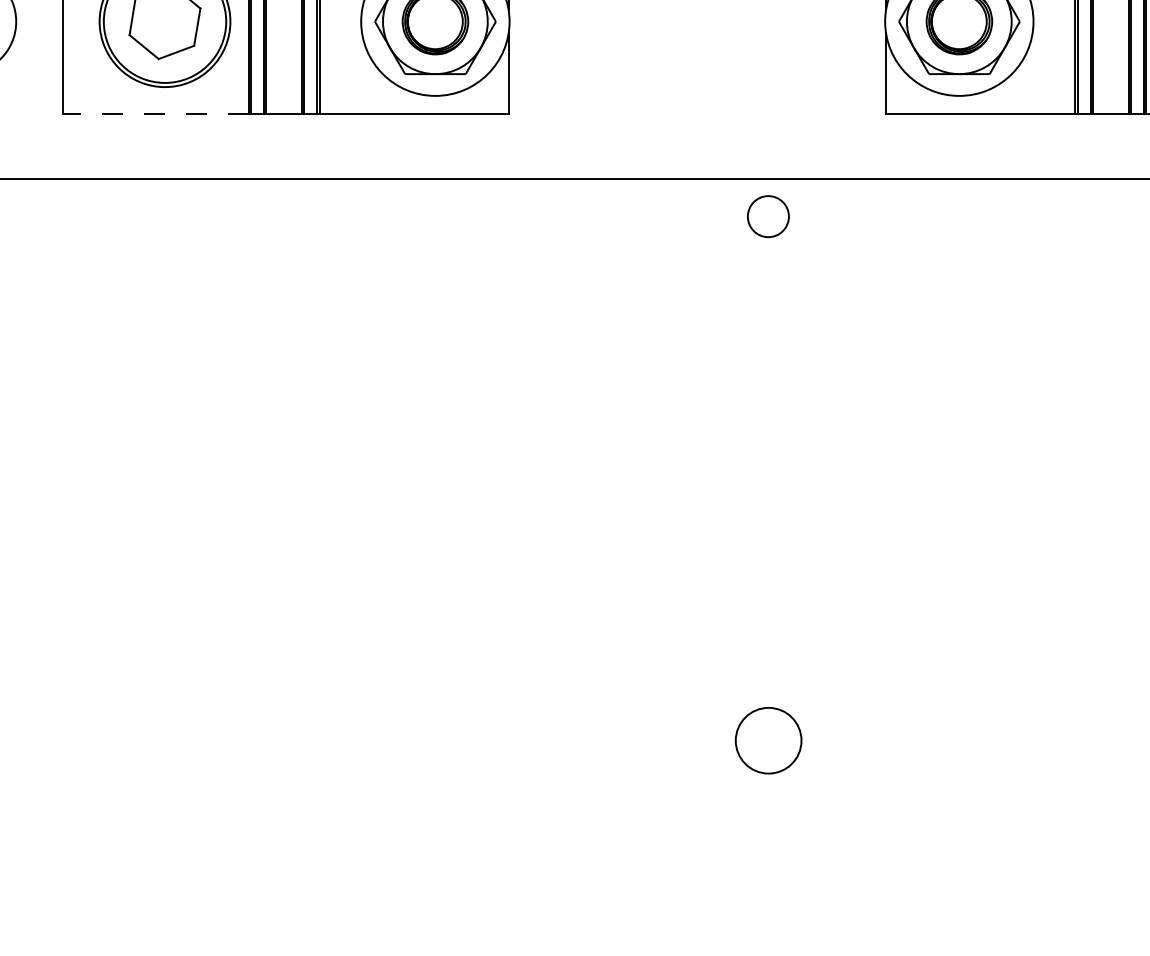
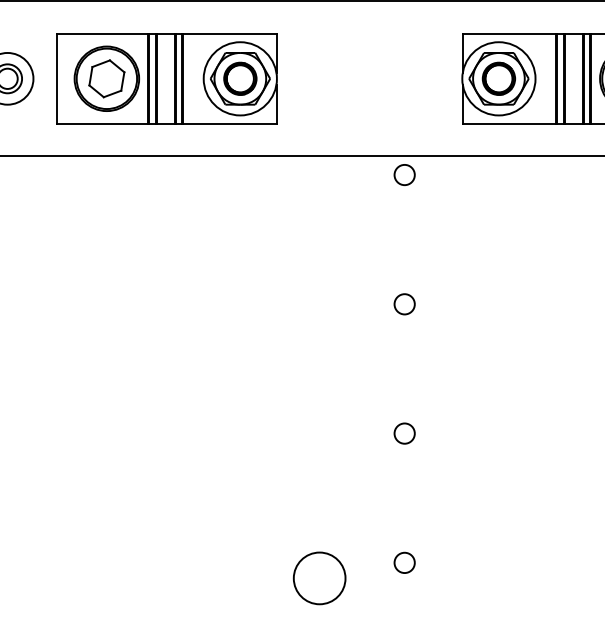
line: (156, 114) -> (102, 124), dashed -> solid
circle: (768, 478) -> (404, 304), added
circle: (768, 740) -> (404, 433), size x0.62

